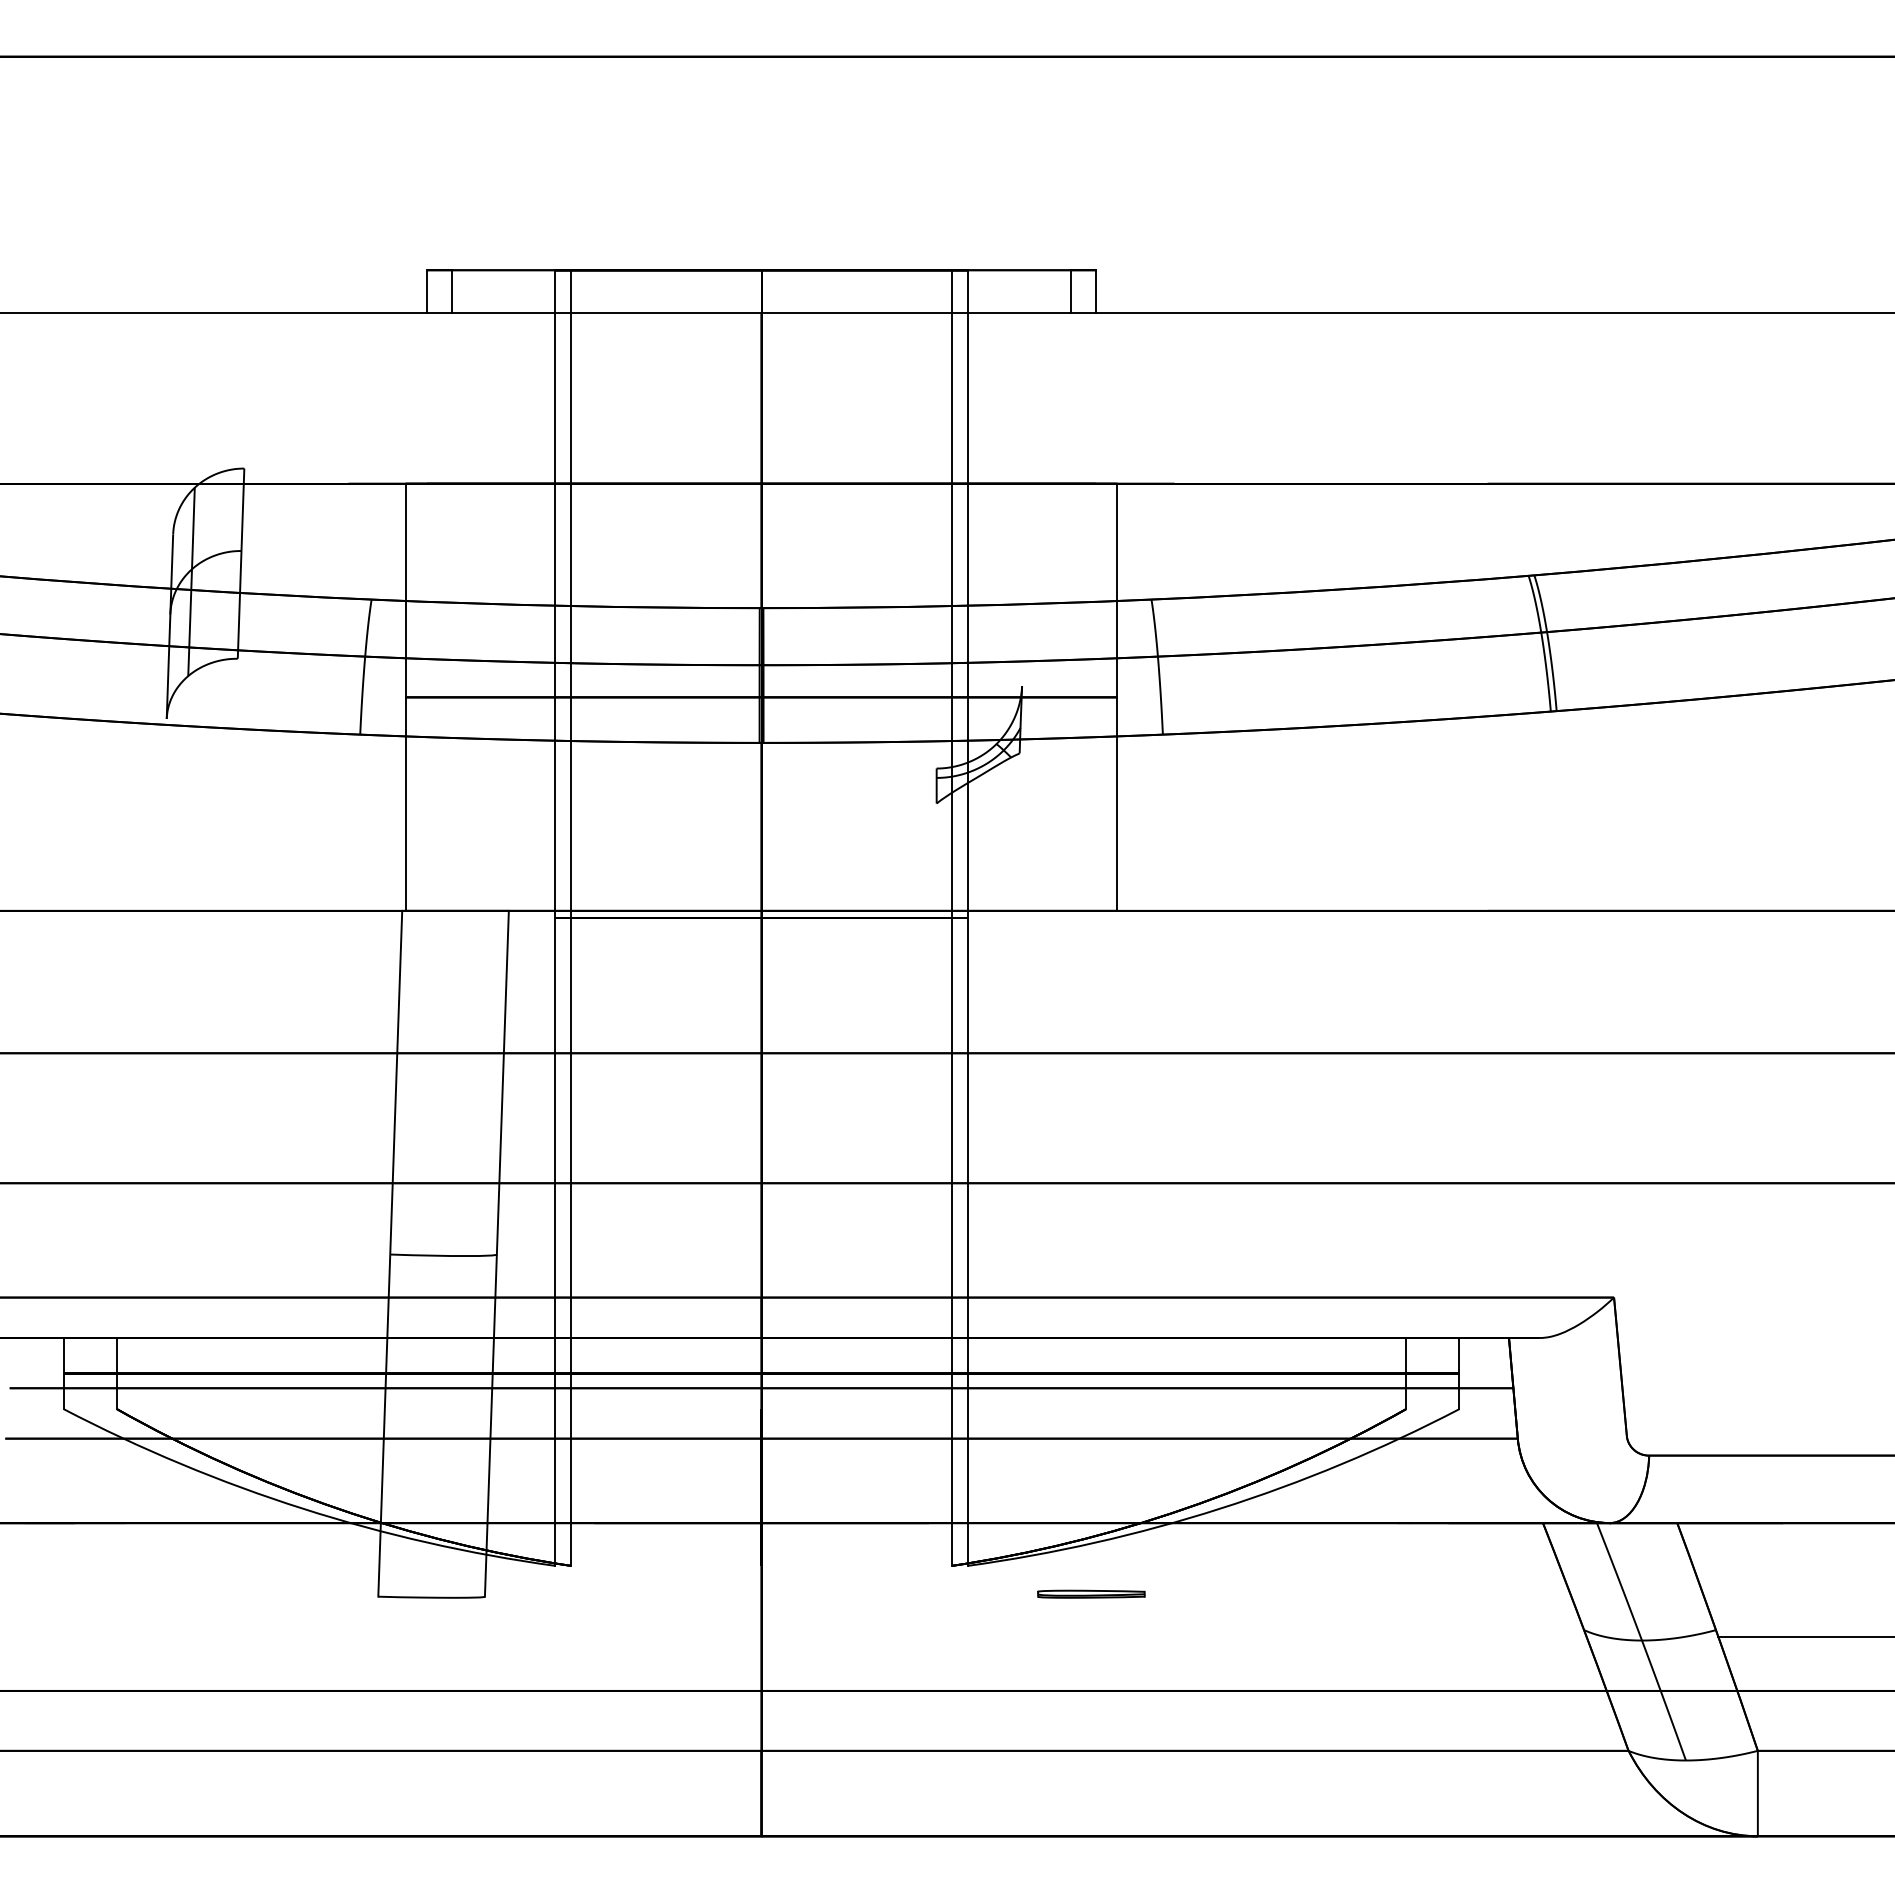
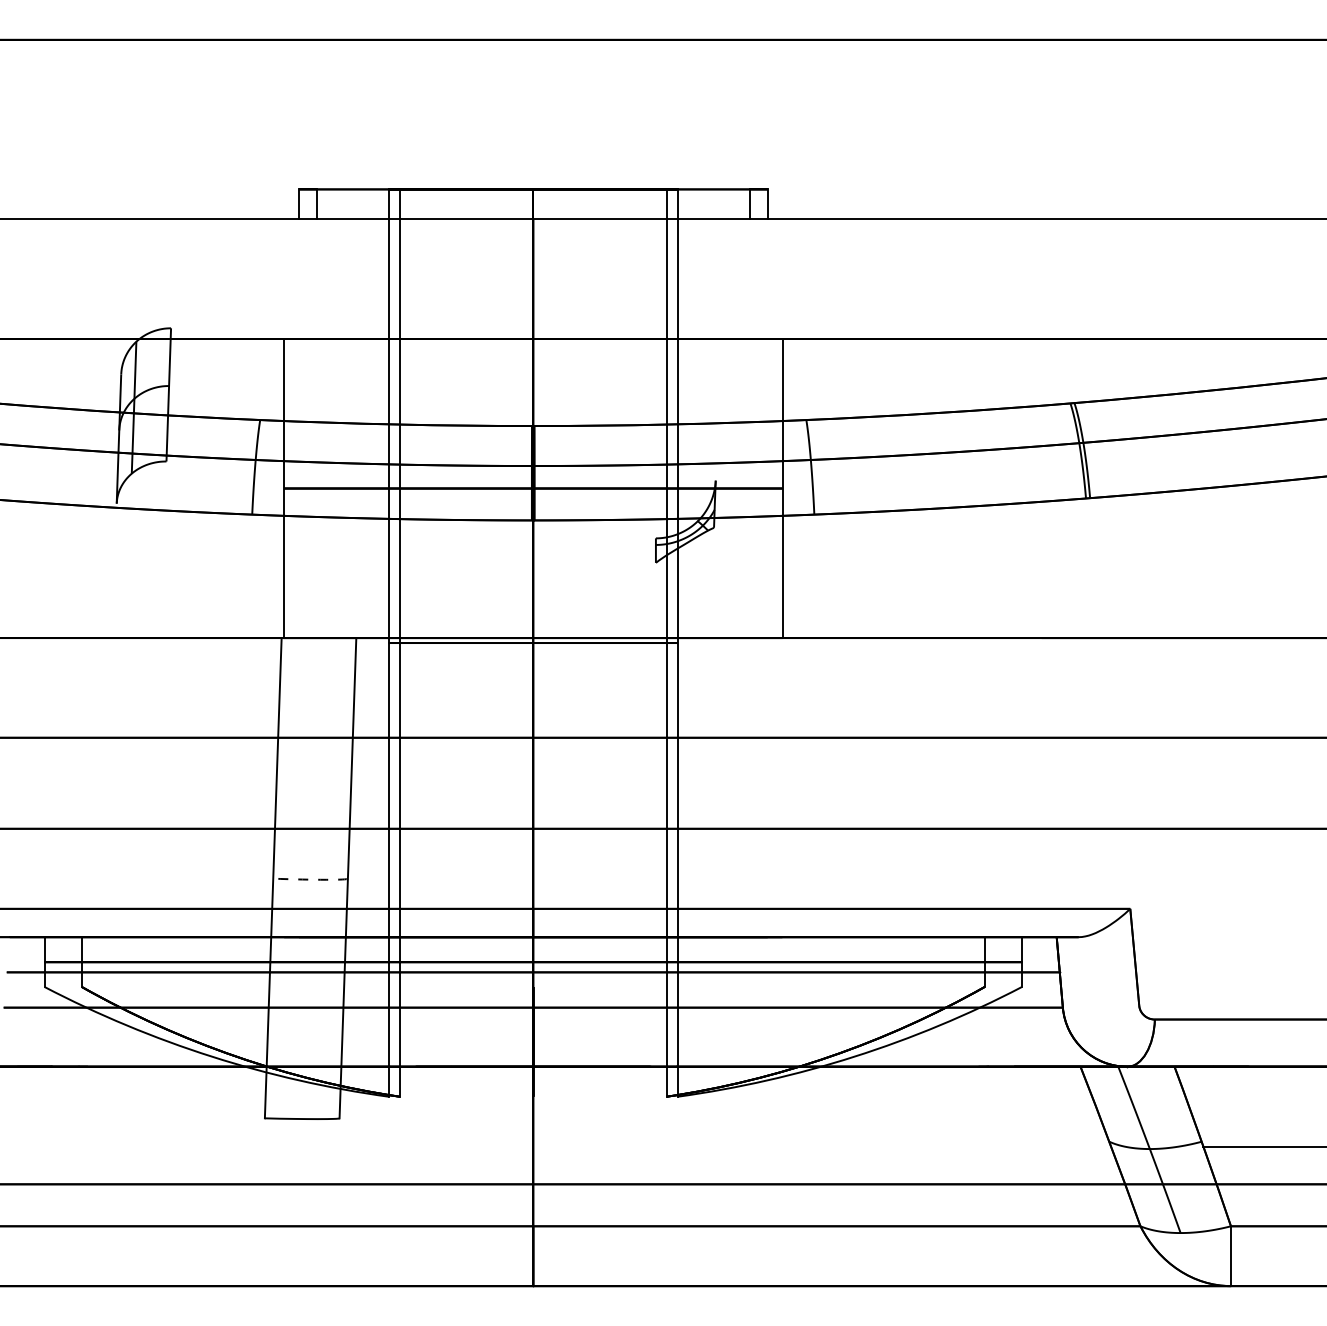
arc: (447, 1255) -> (313, 879), solid -> dashed
part: (1091, 1593) -> (764, 1116), removed

